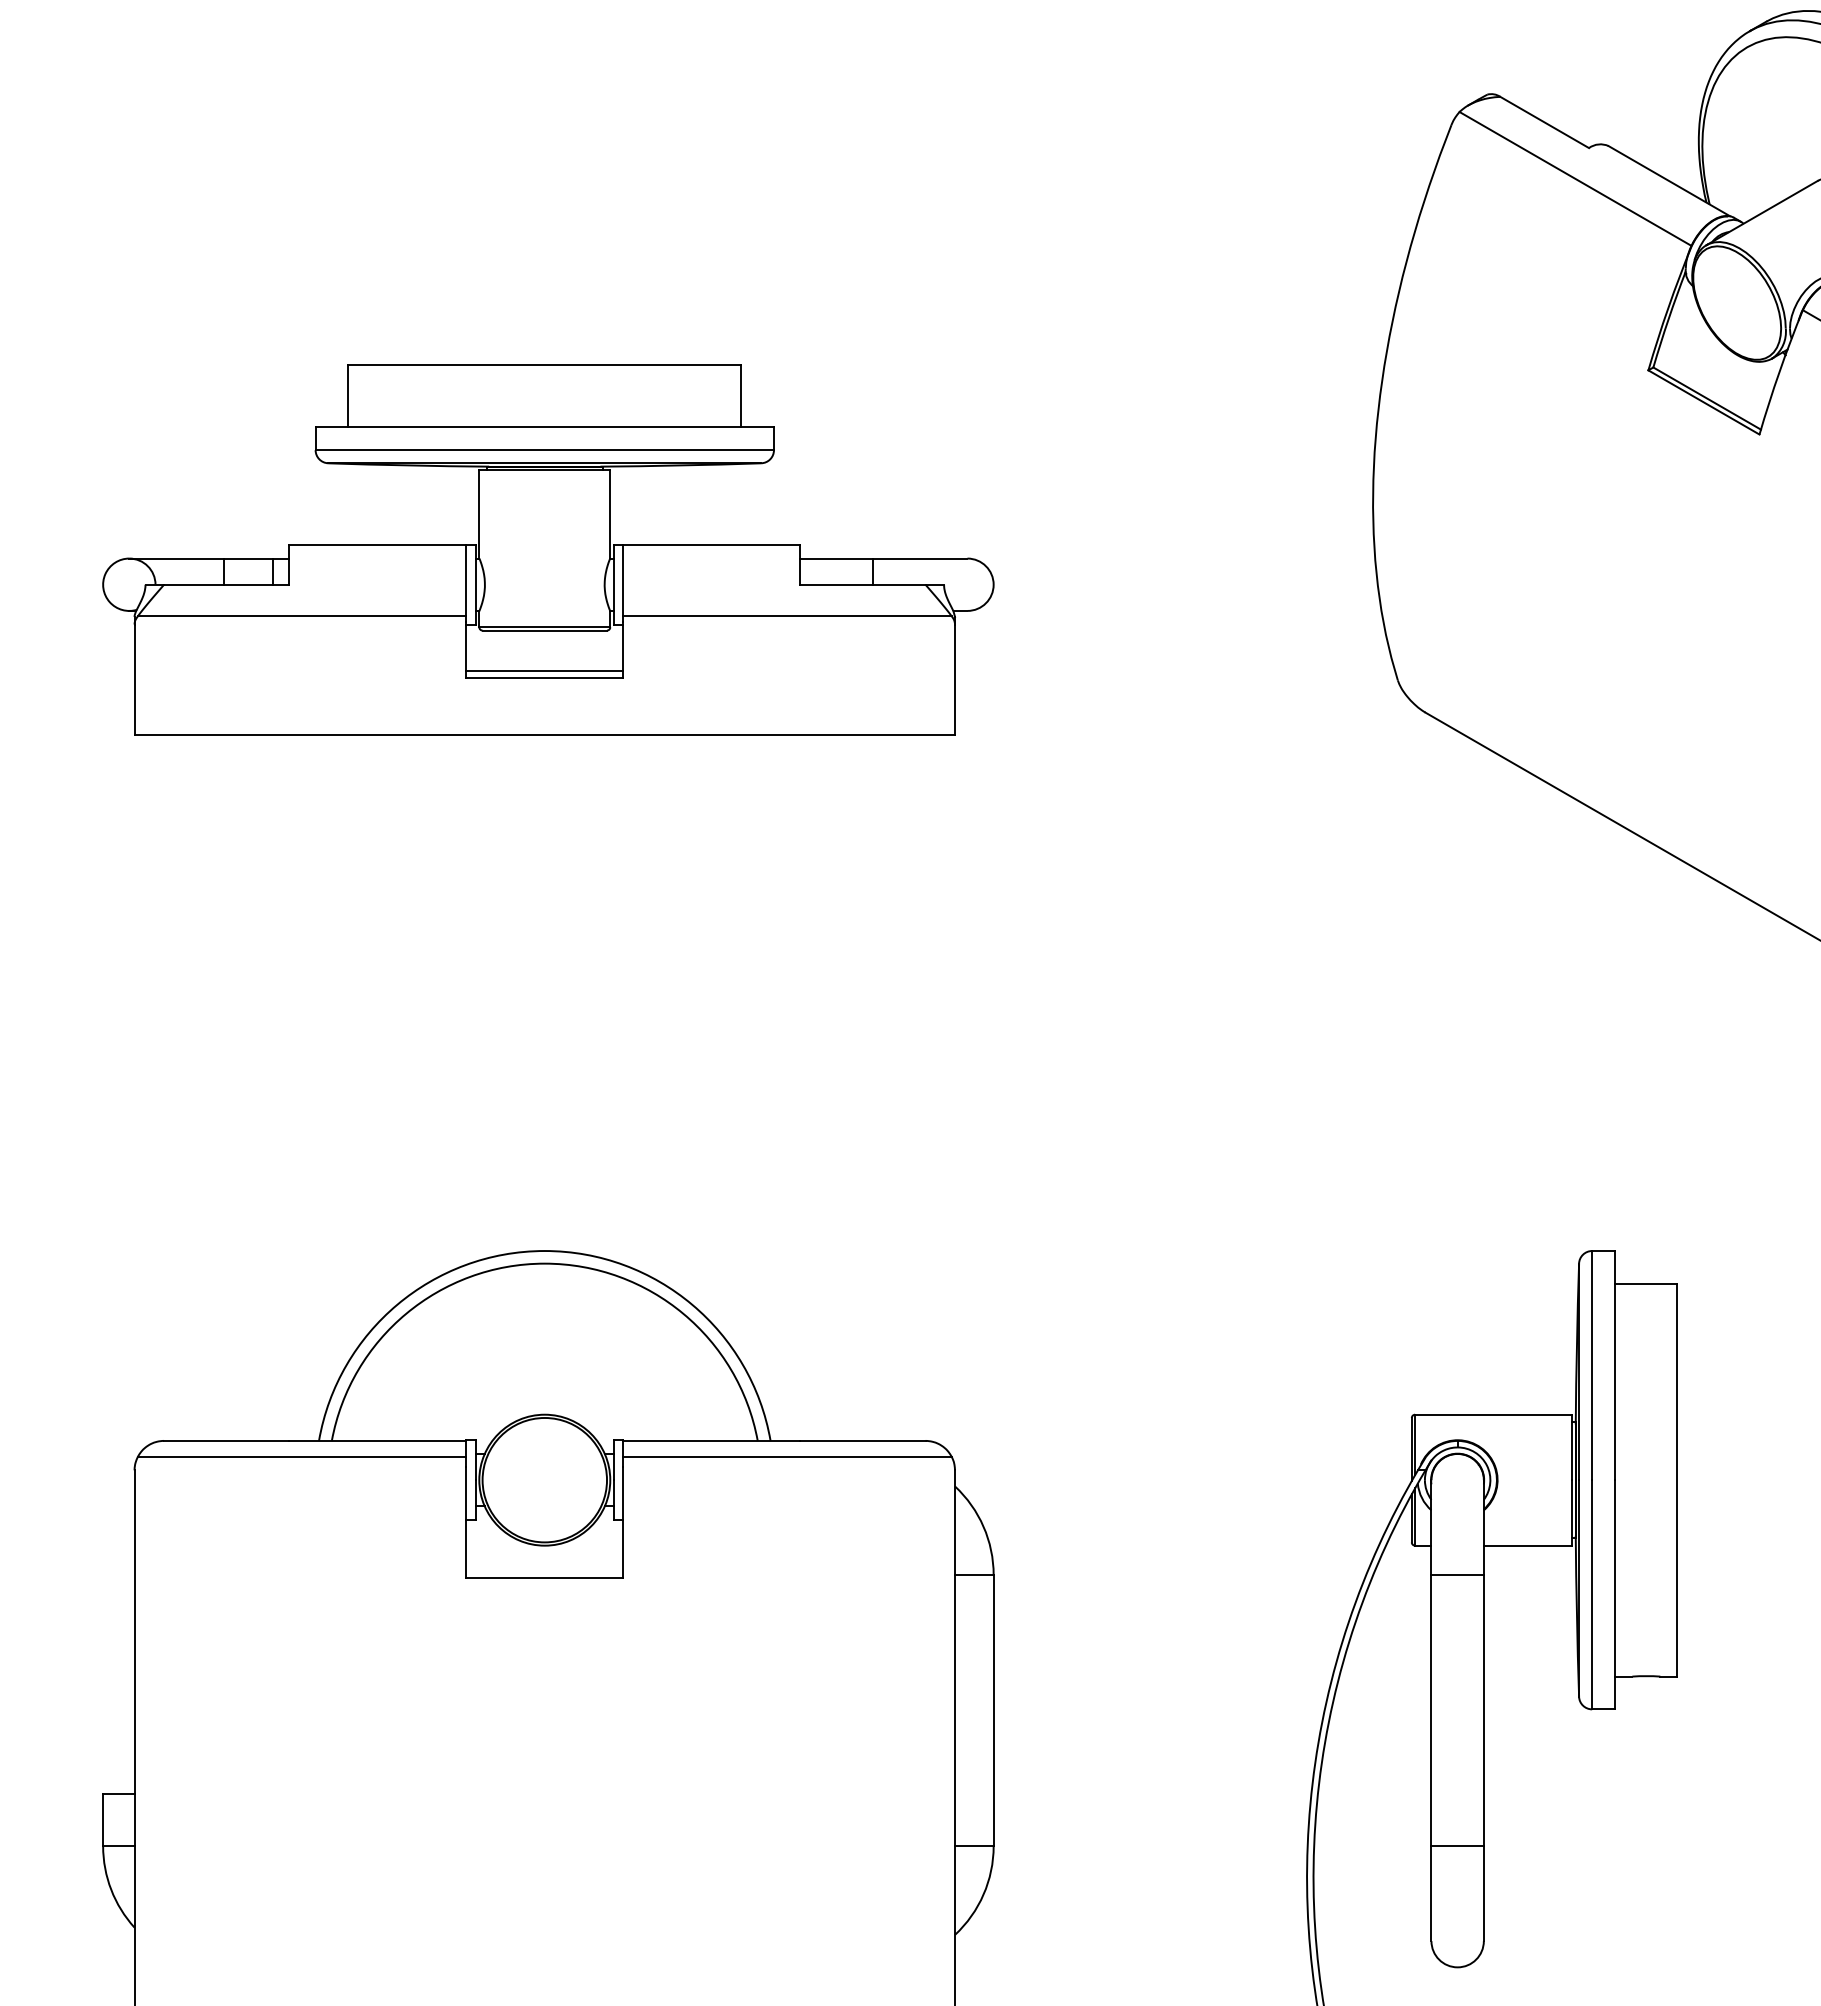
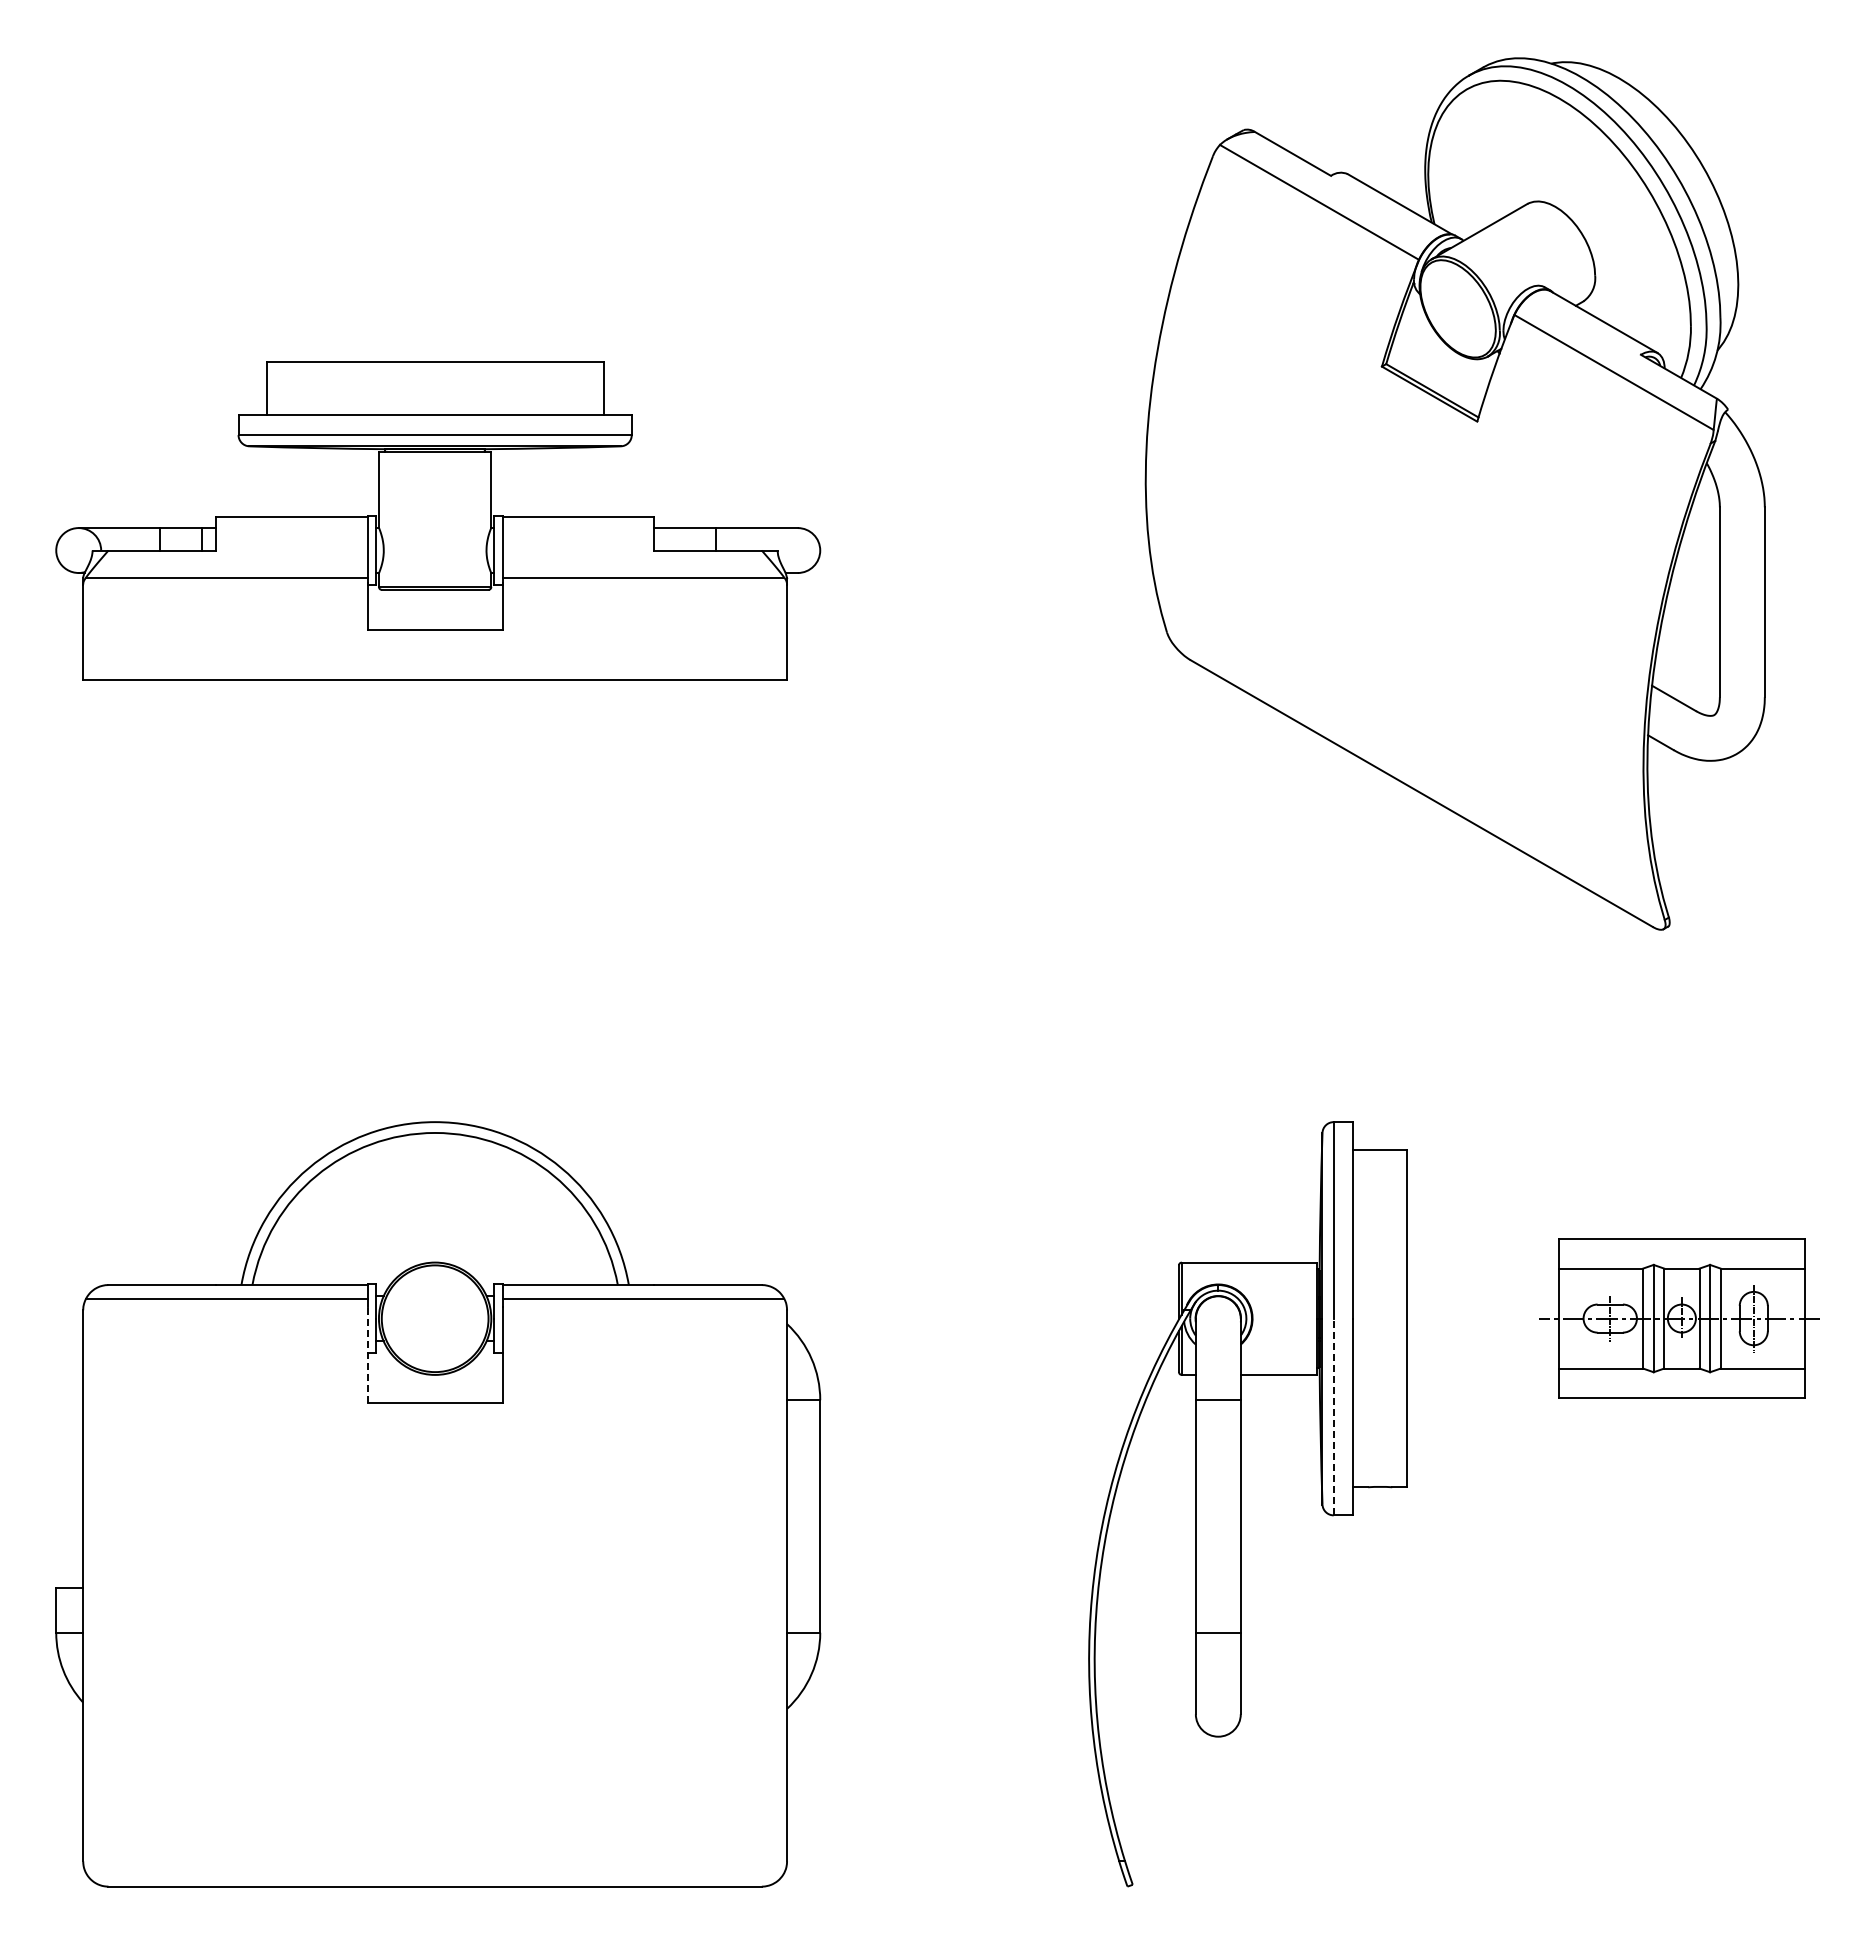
line: (544, 670) -> (434, 624), removed
line: (465, 1523) -> (367, 1355), solid -> dashed
line: (1591, 1594) -> (1333, 1416), solid -> dashed

